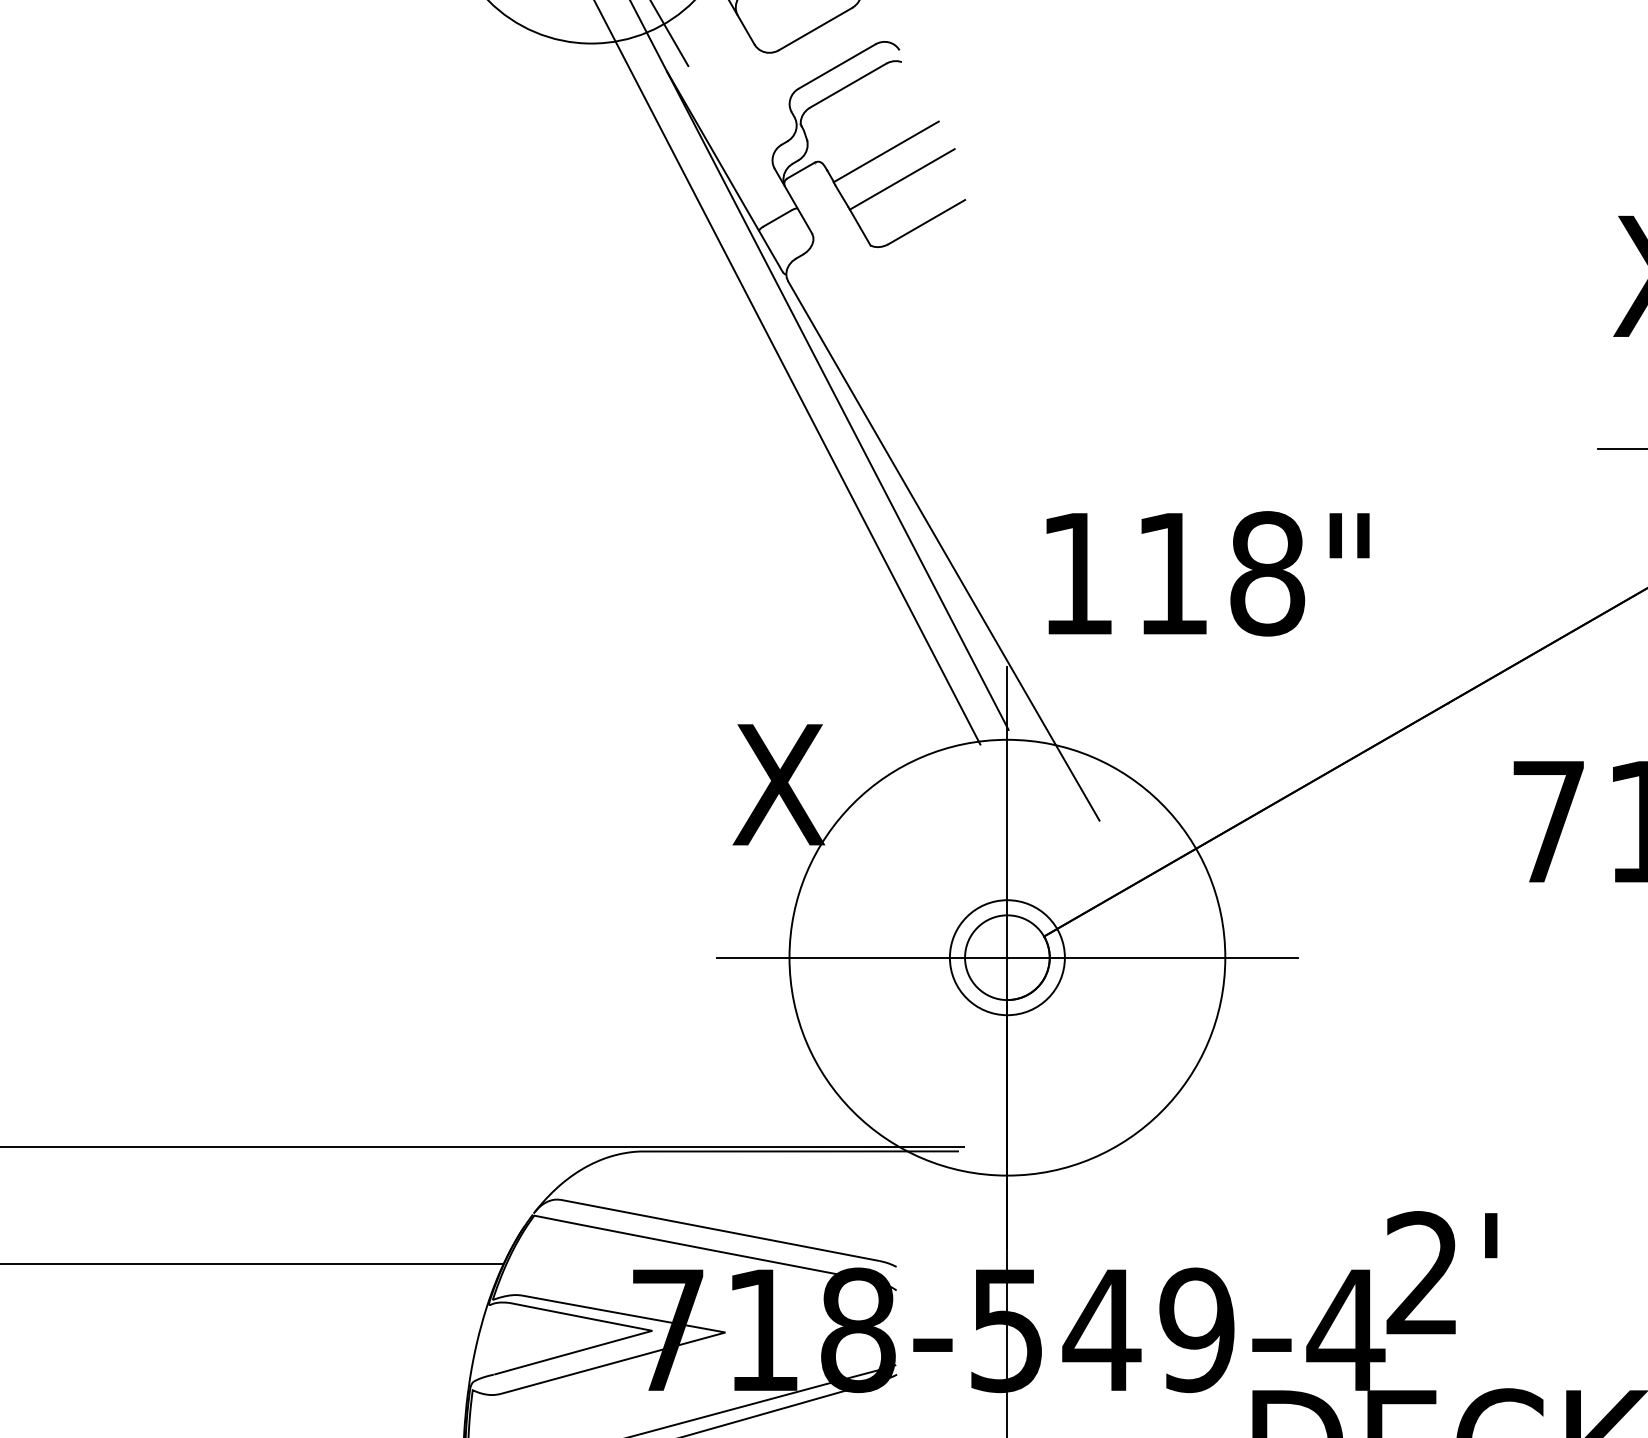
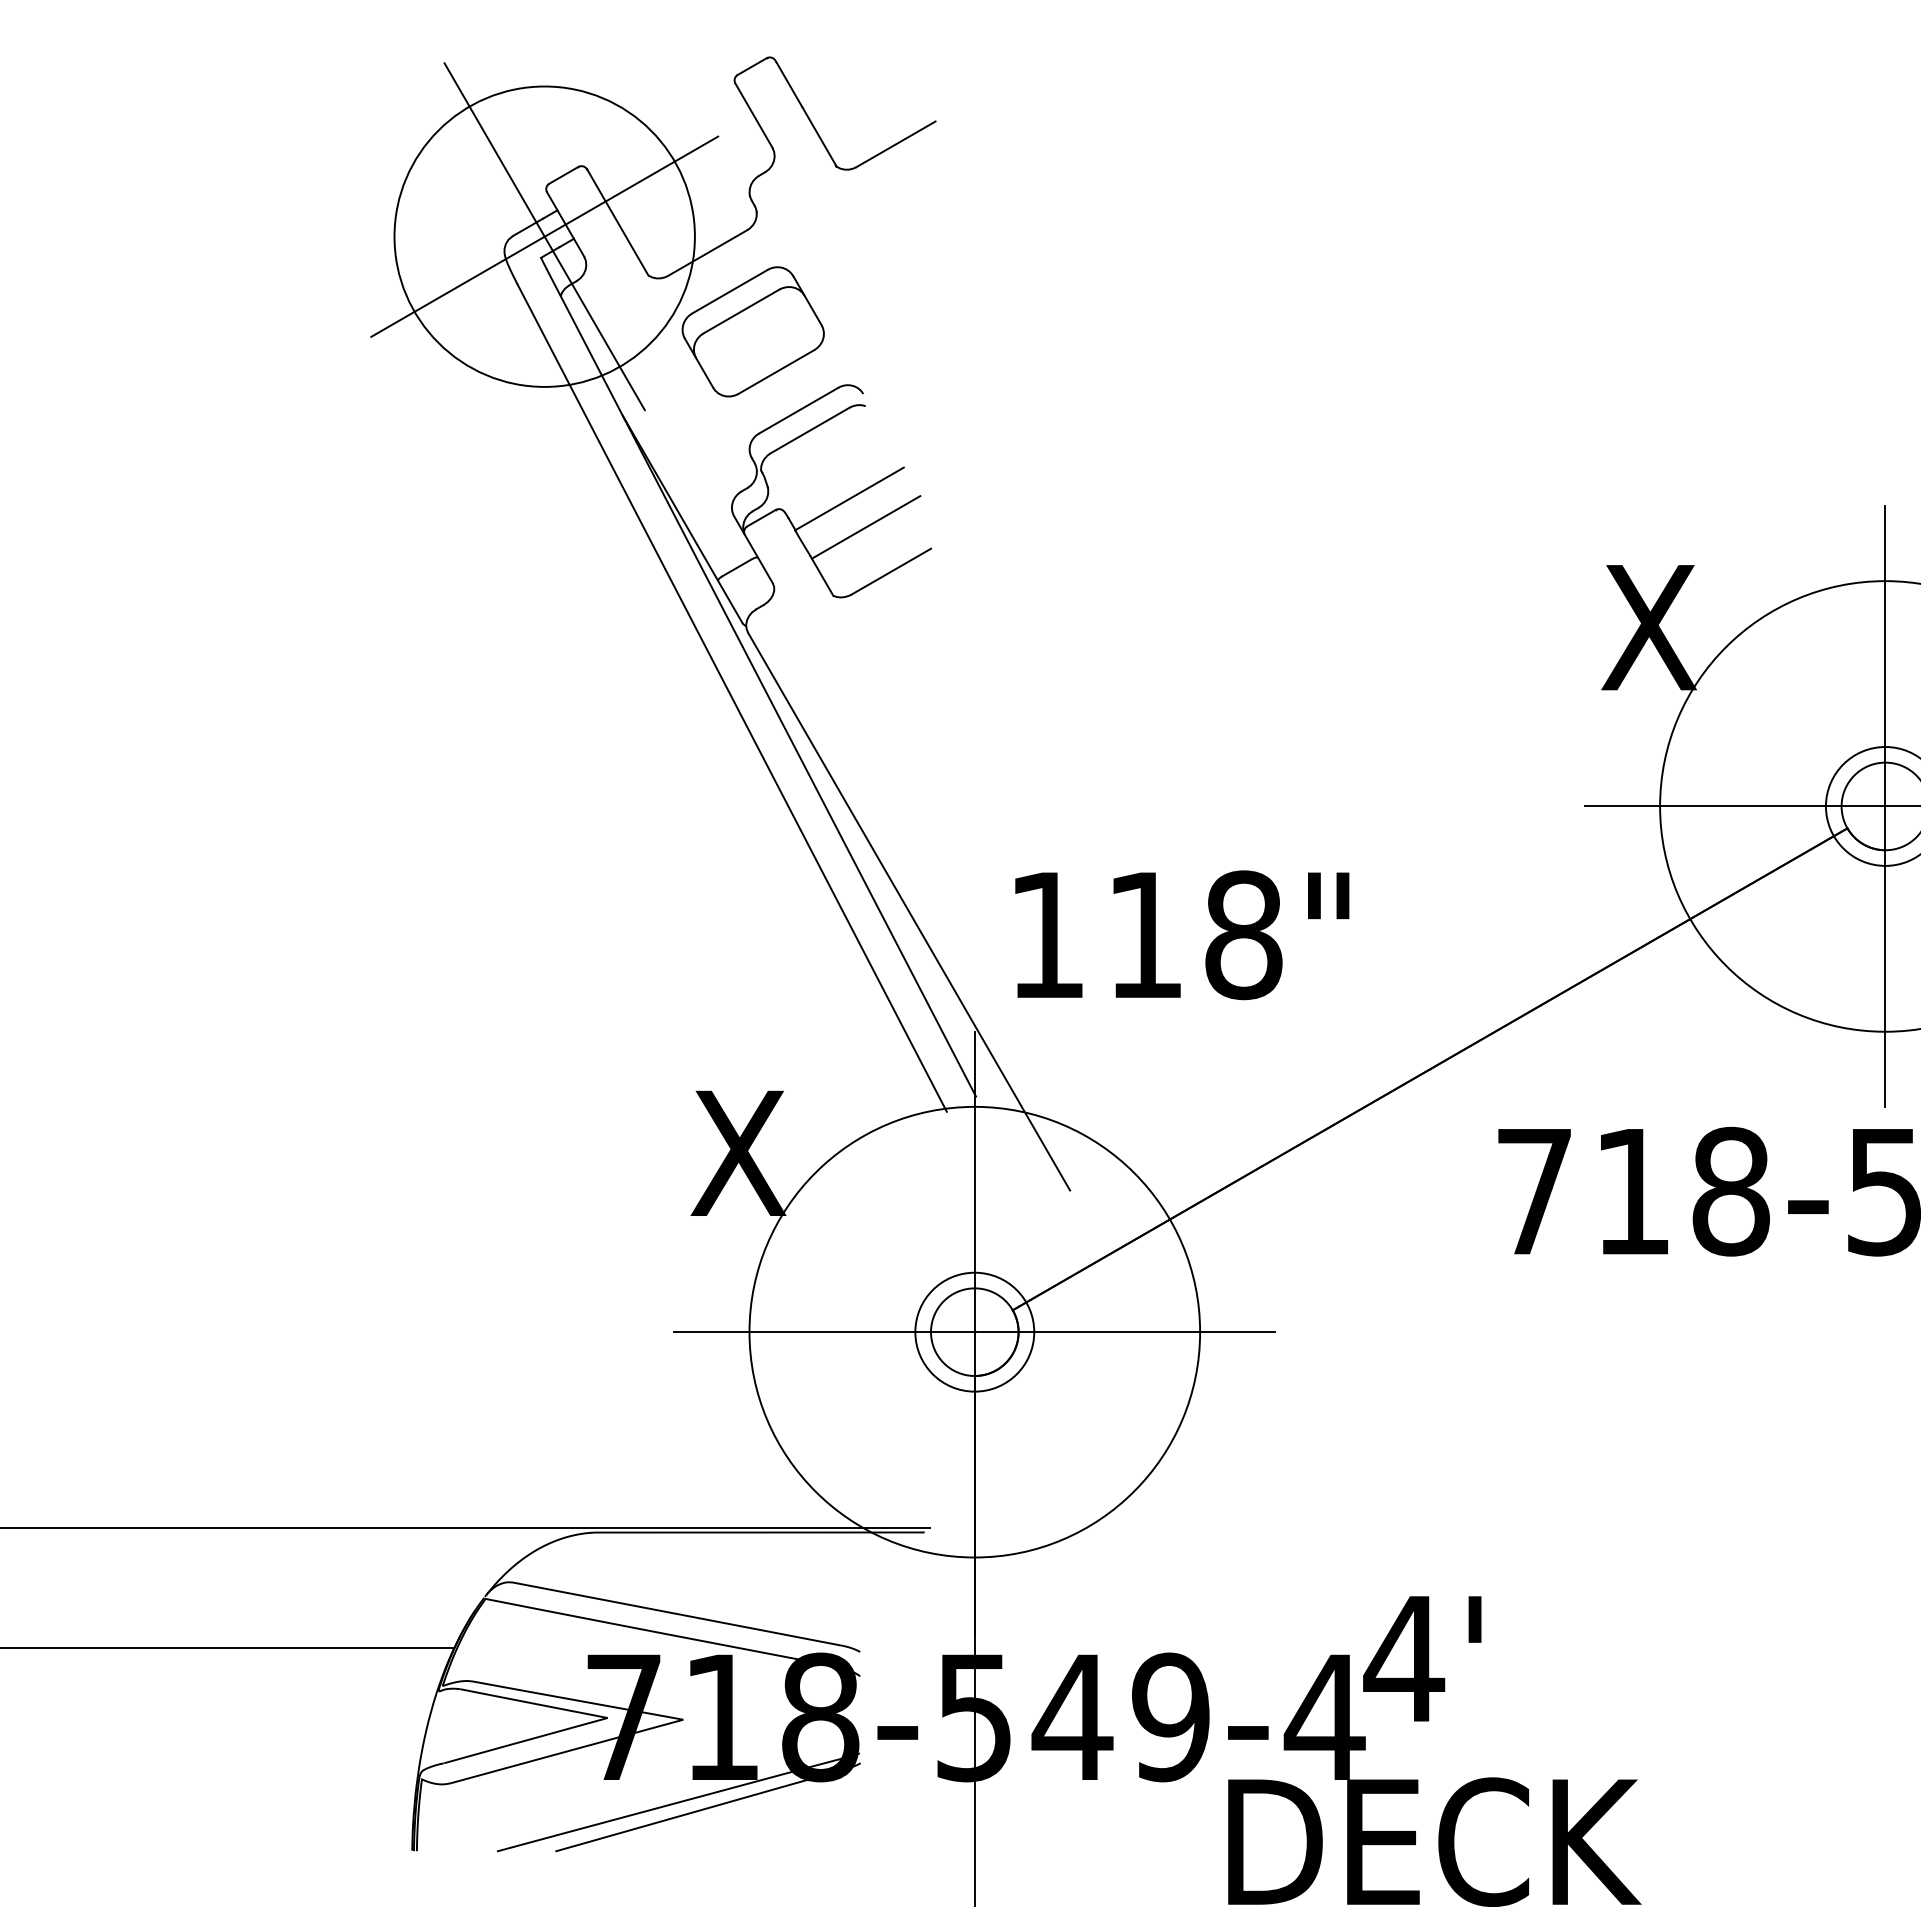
text: (1422, 1272) -> (1404, 1657), 2' -> 4'

